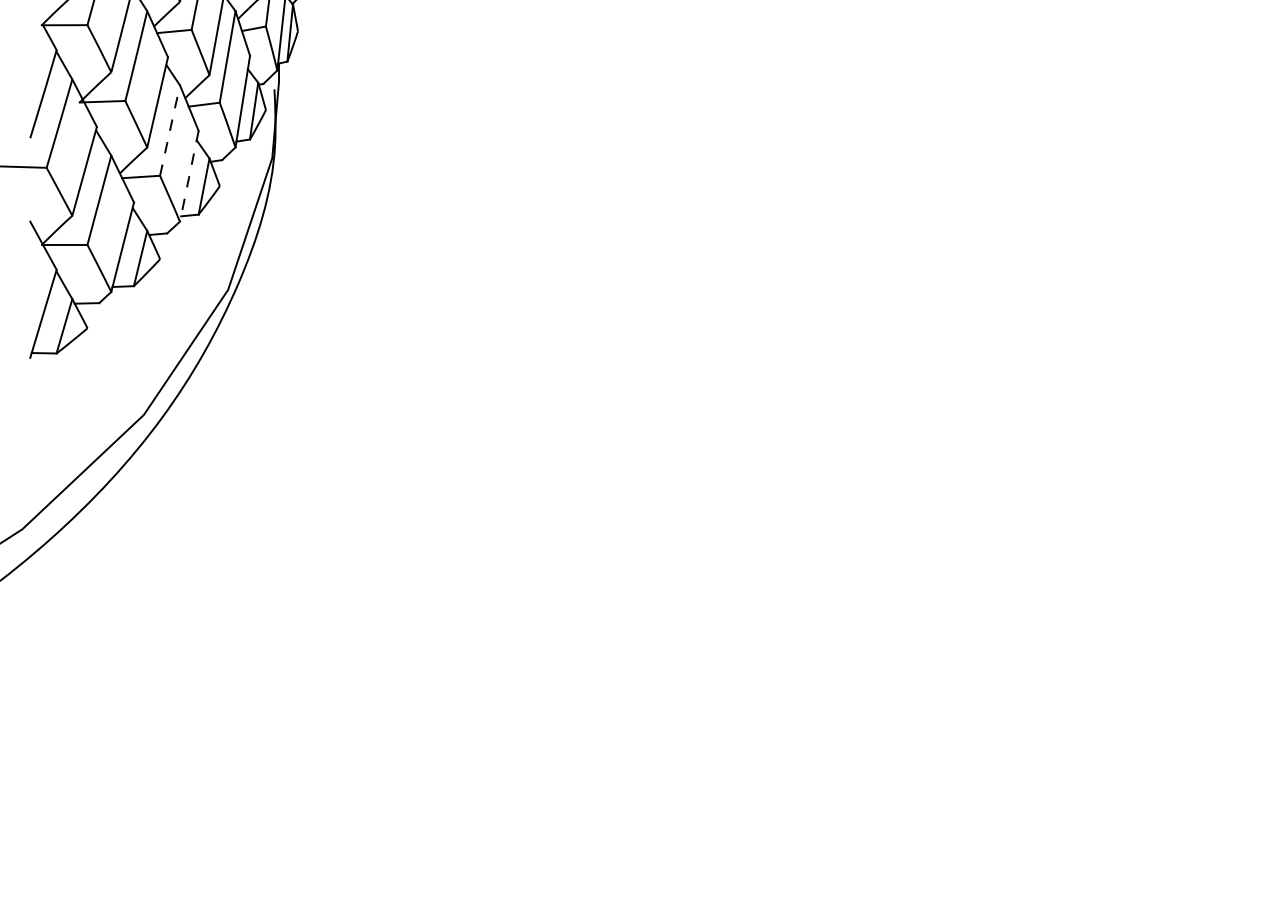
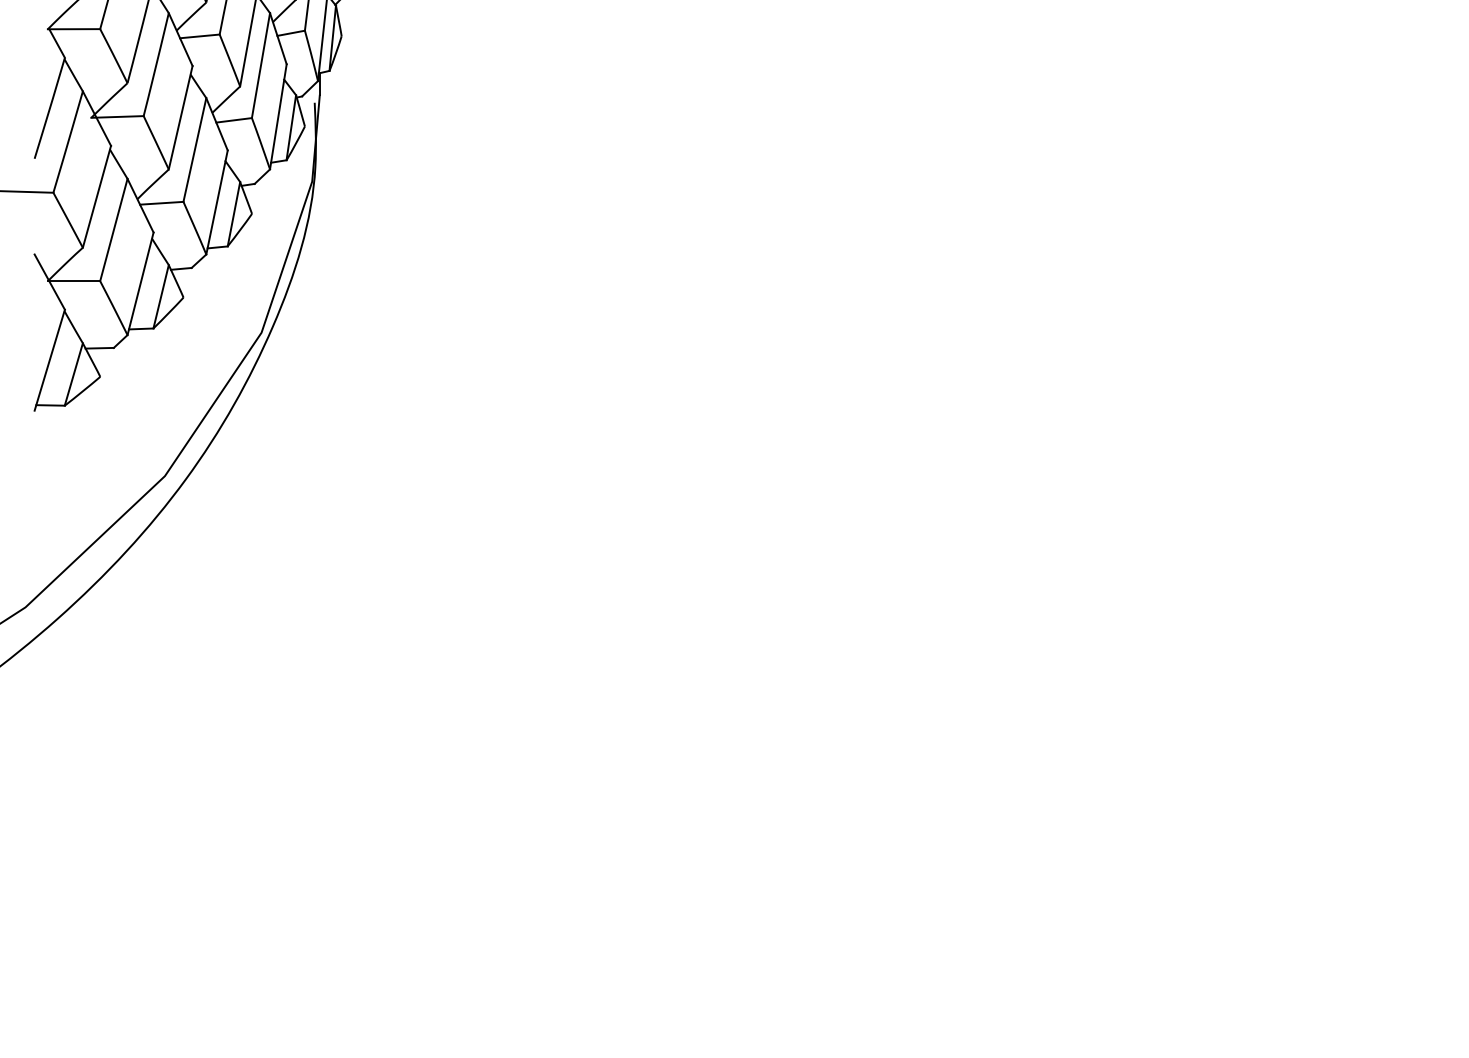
line: (170, 130) -> (195, 149), dashed -> solid
line: (188, 176) -> (216, 202), dashed -> solid

